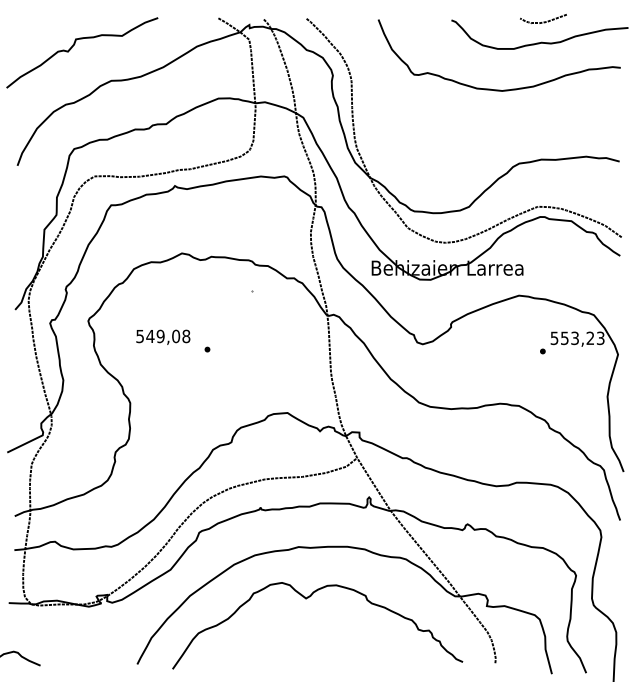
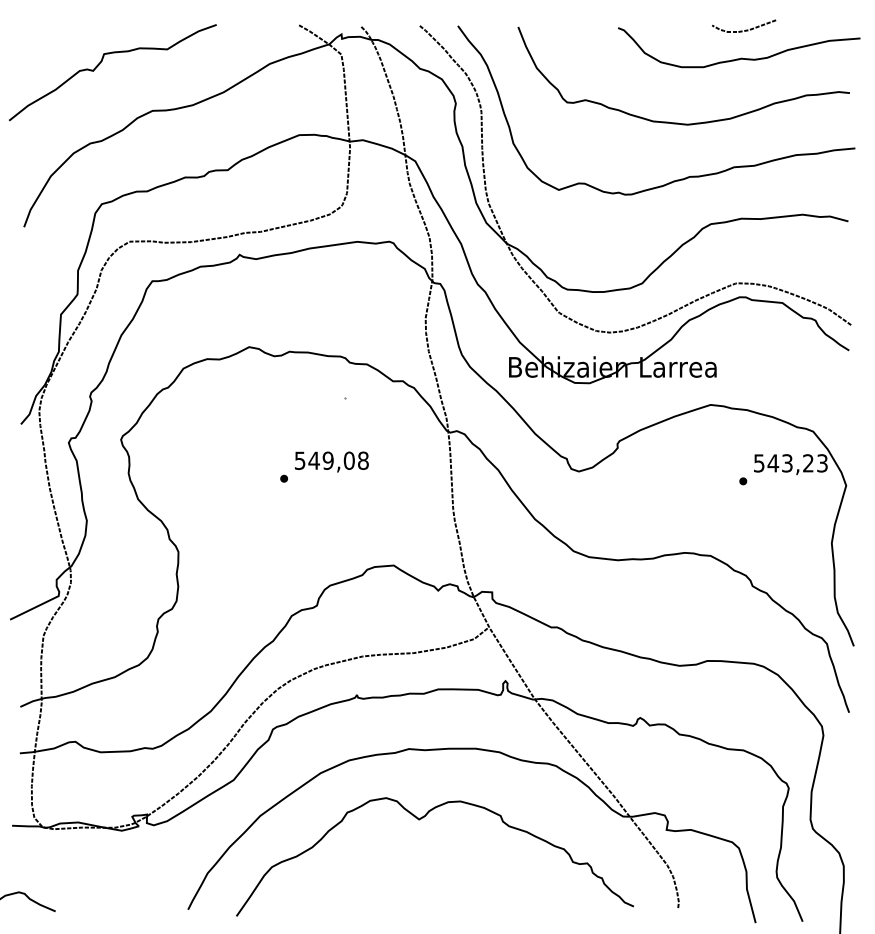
curve: (491, 131) -> (672, 180), added
text: (163, 336) -> (332, 460), moved
text: (564, 338) -> (772, 463), 553,23 -> 543,23

